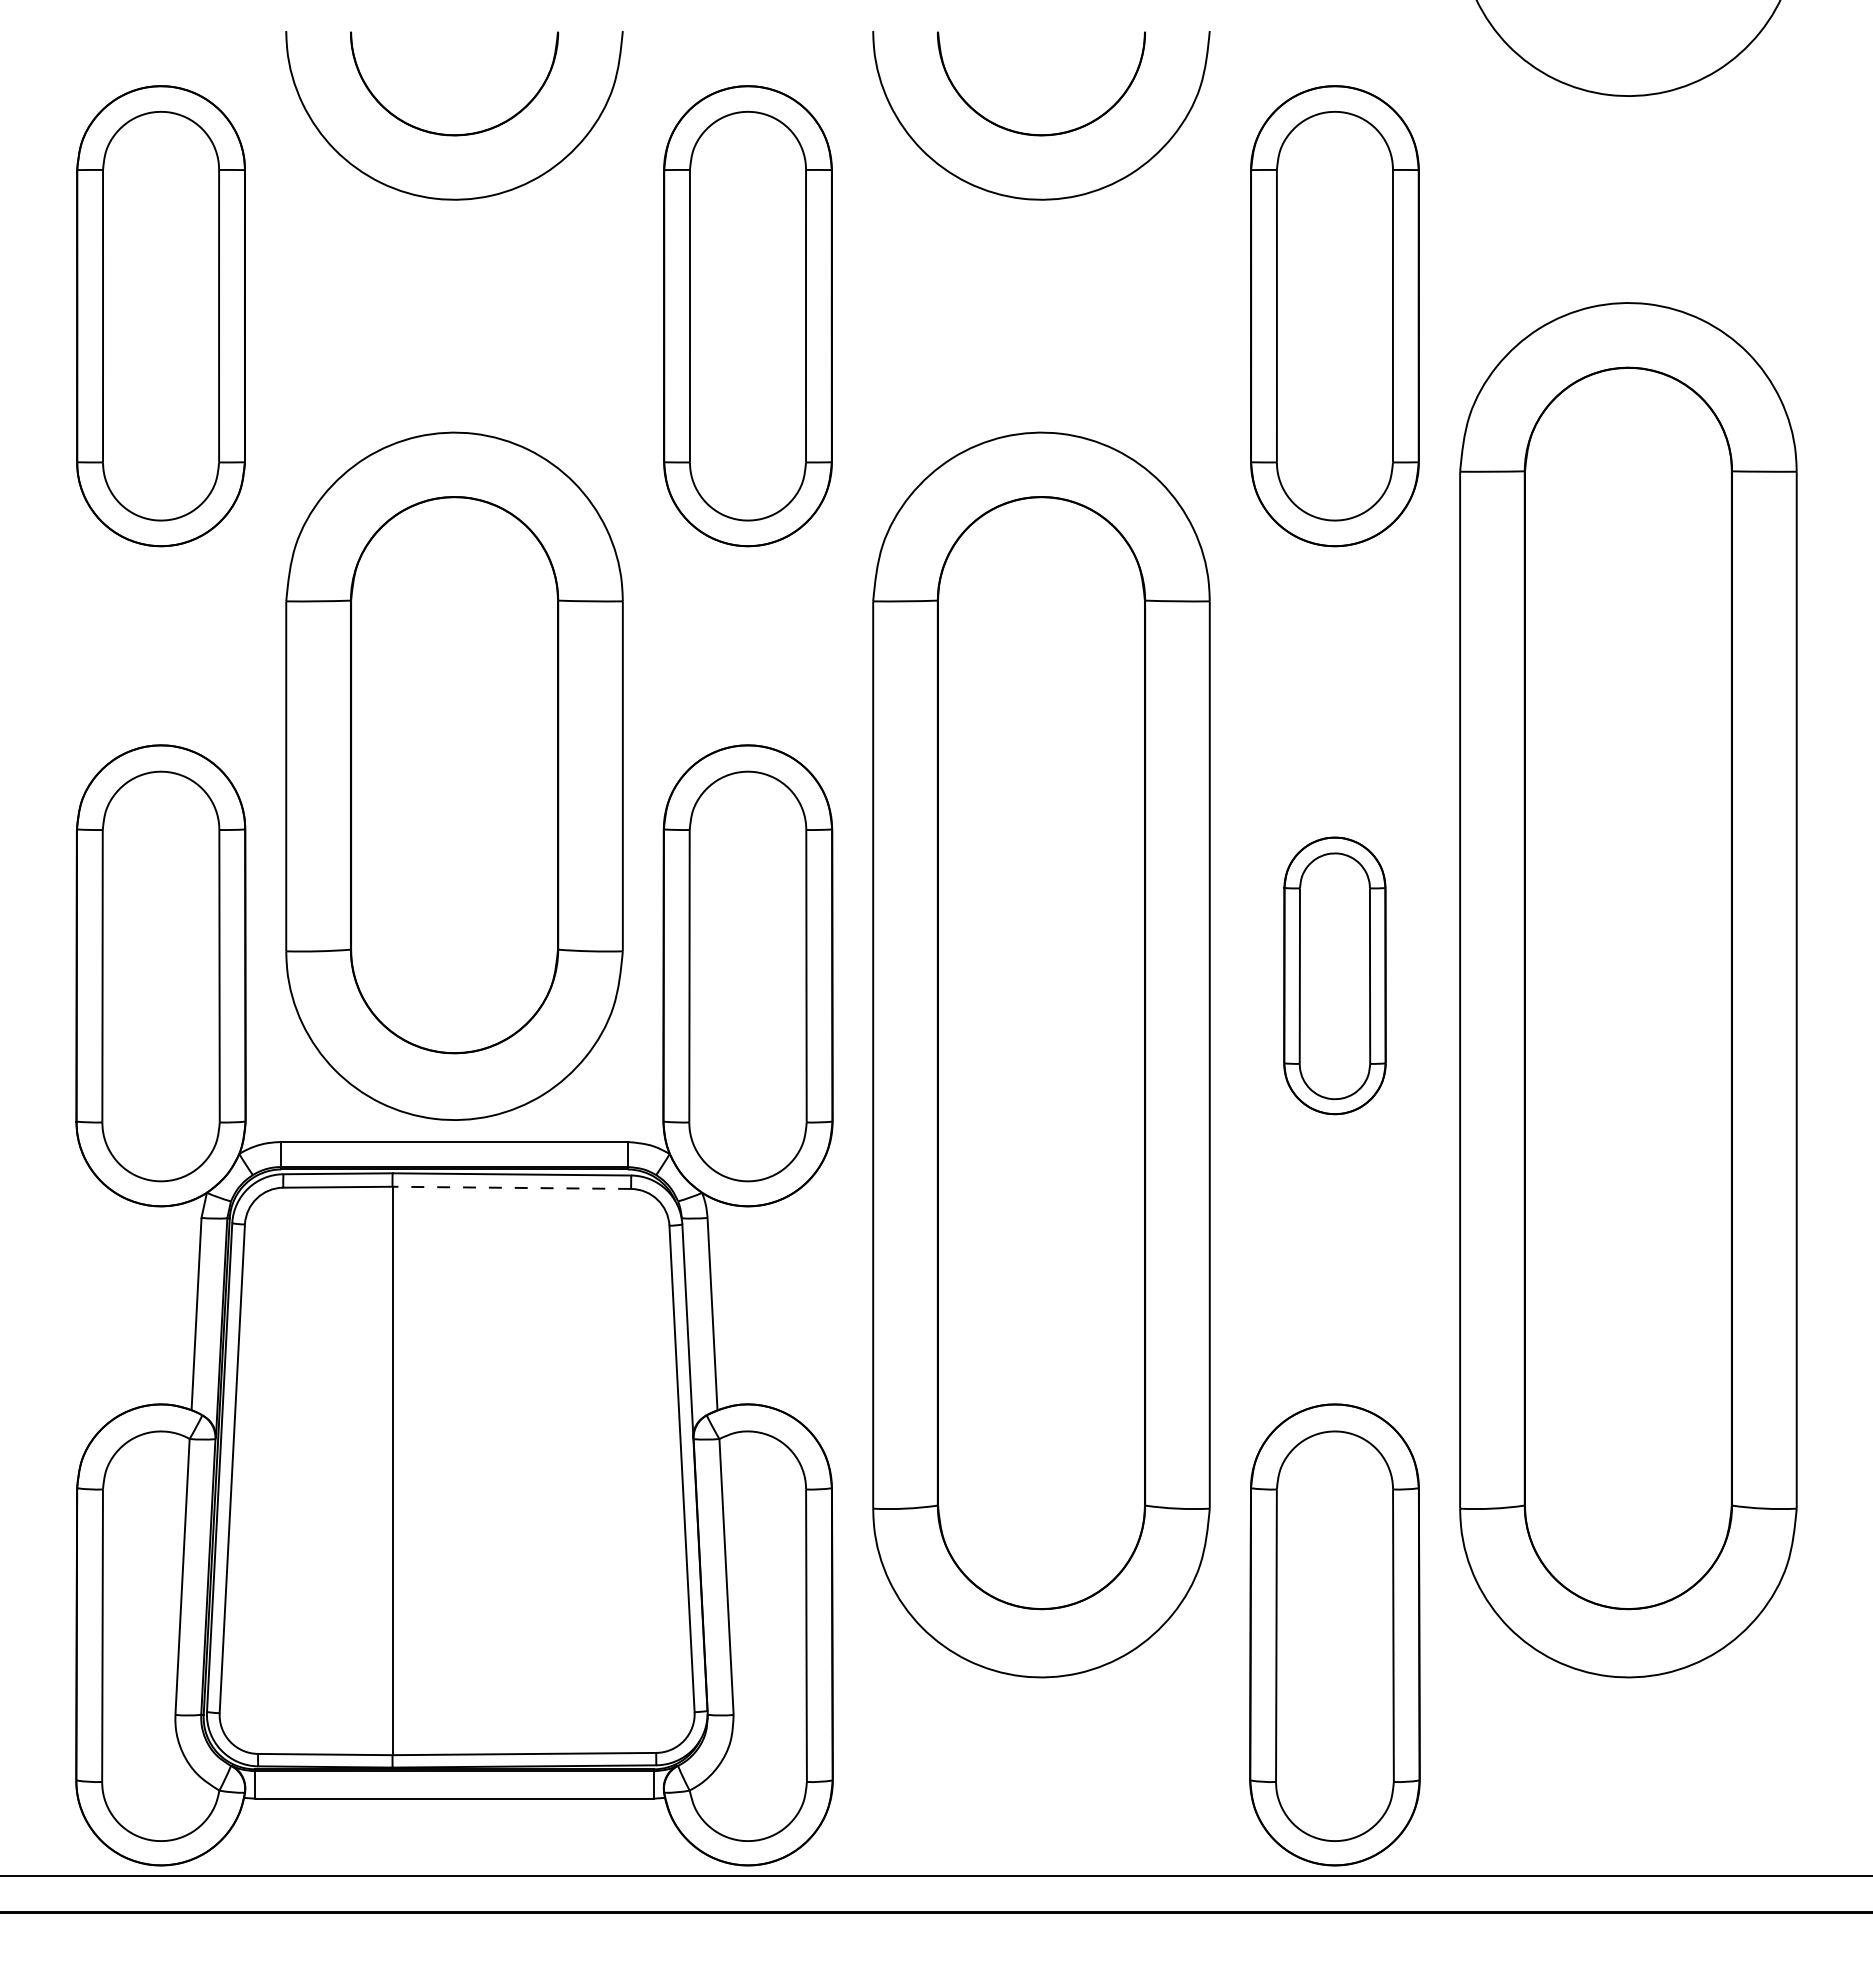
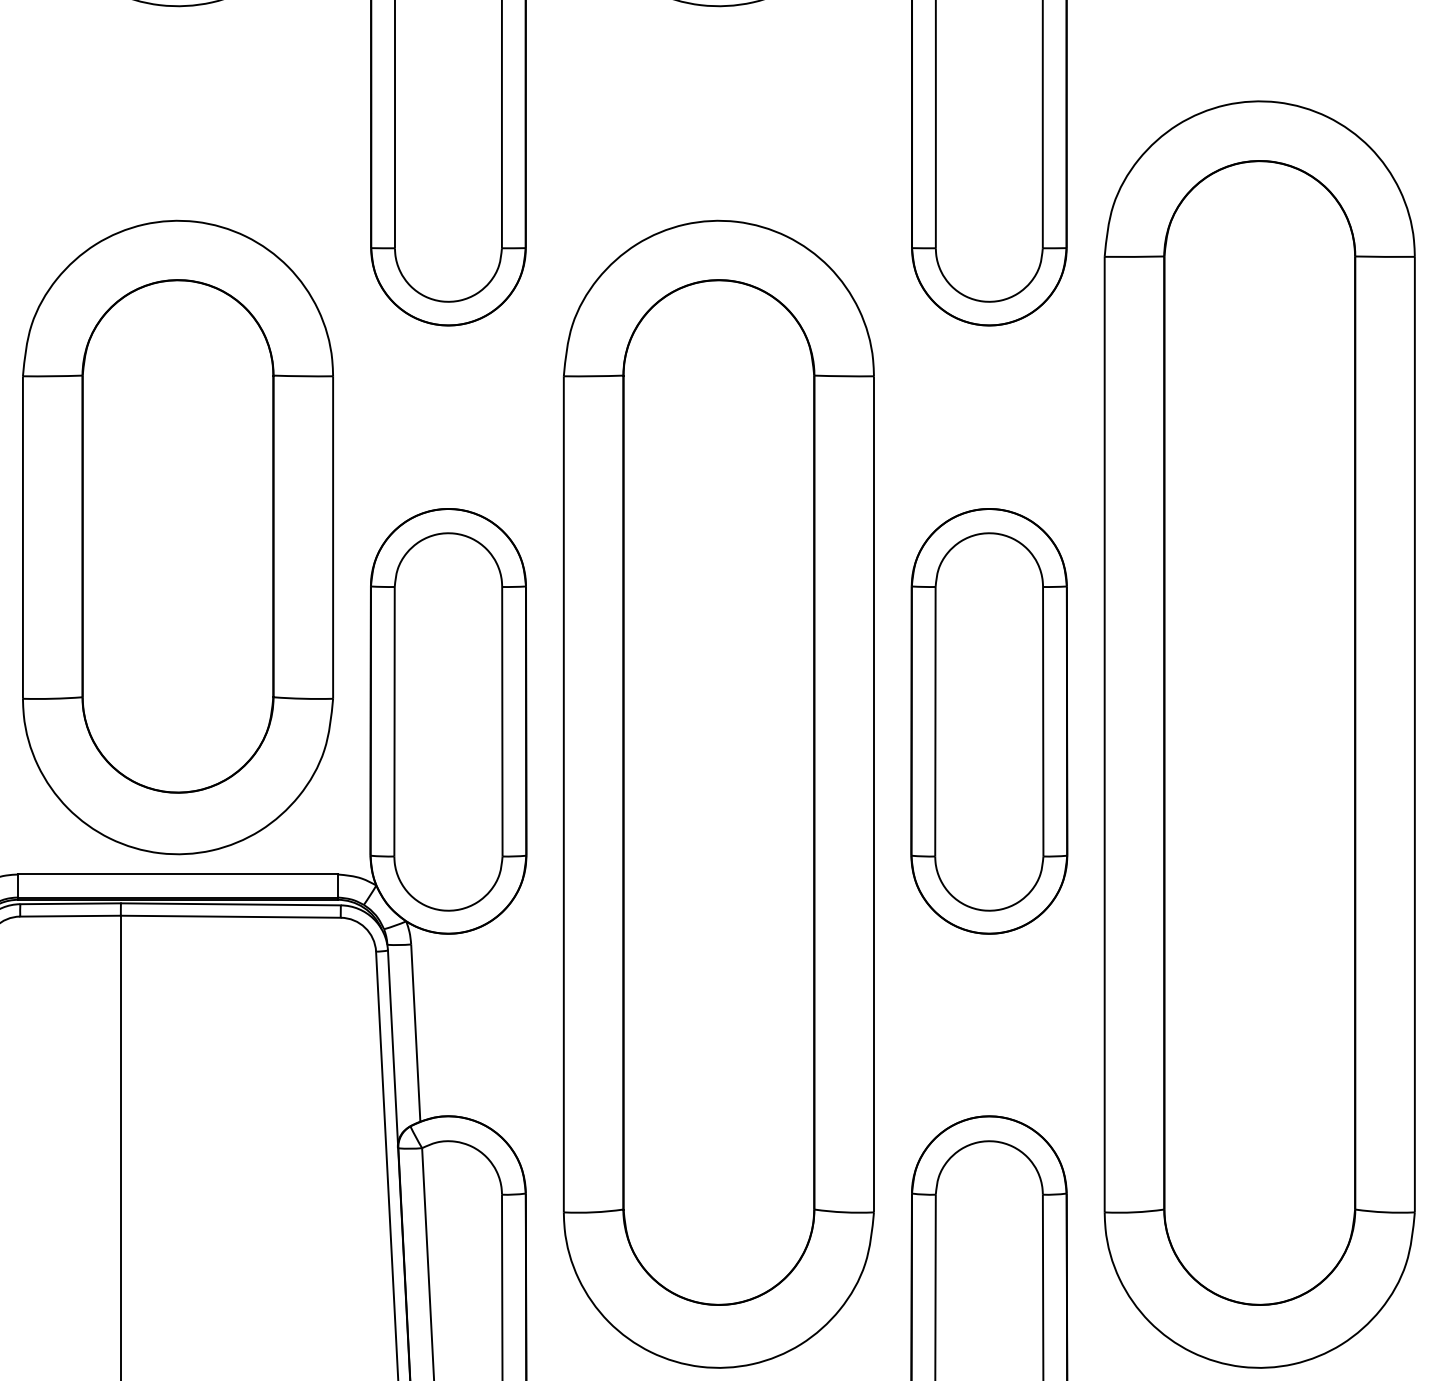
part: (1334, 975) -> (988, 721), size x1.67
line: (511, 1187) -> (230, 916), dashed -> solid

